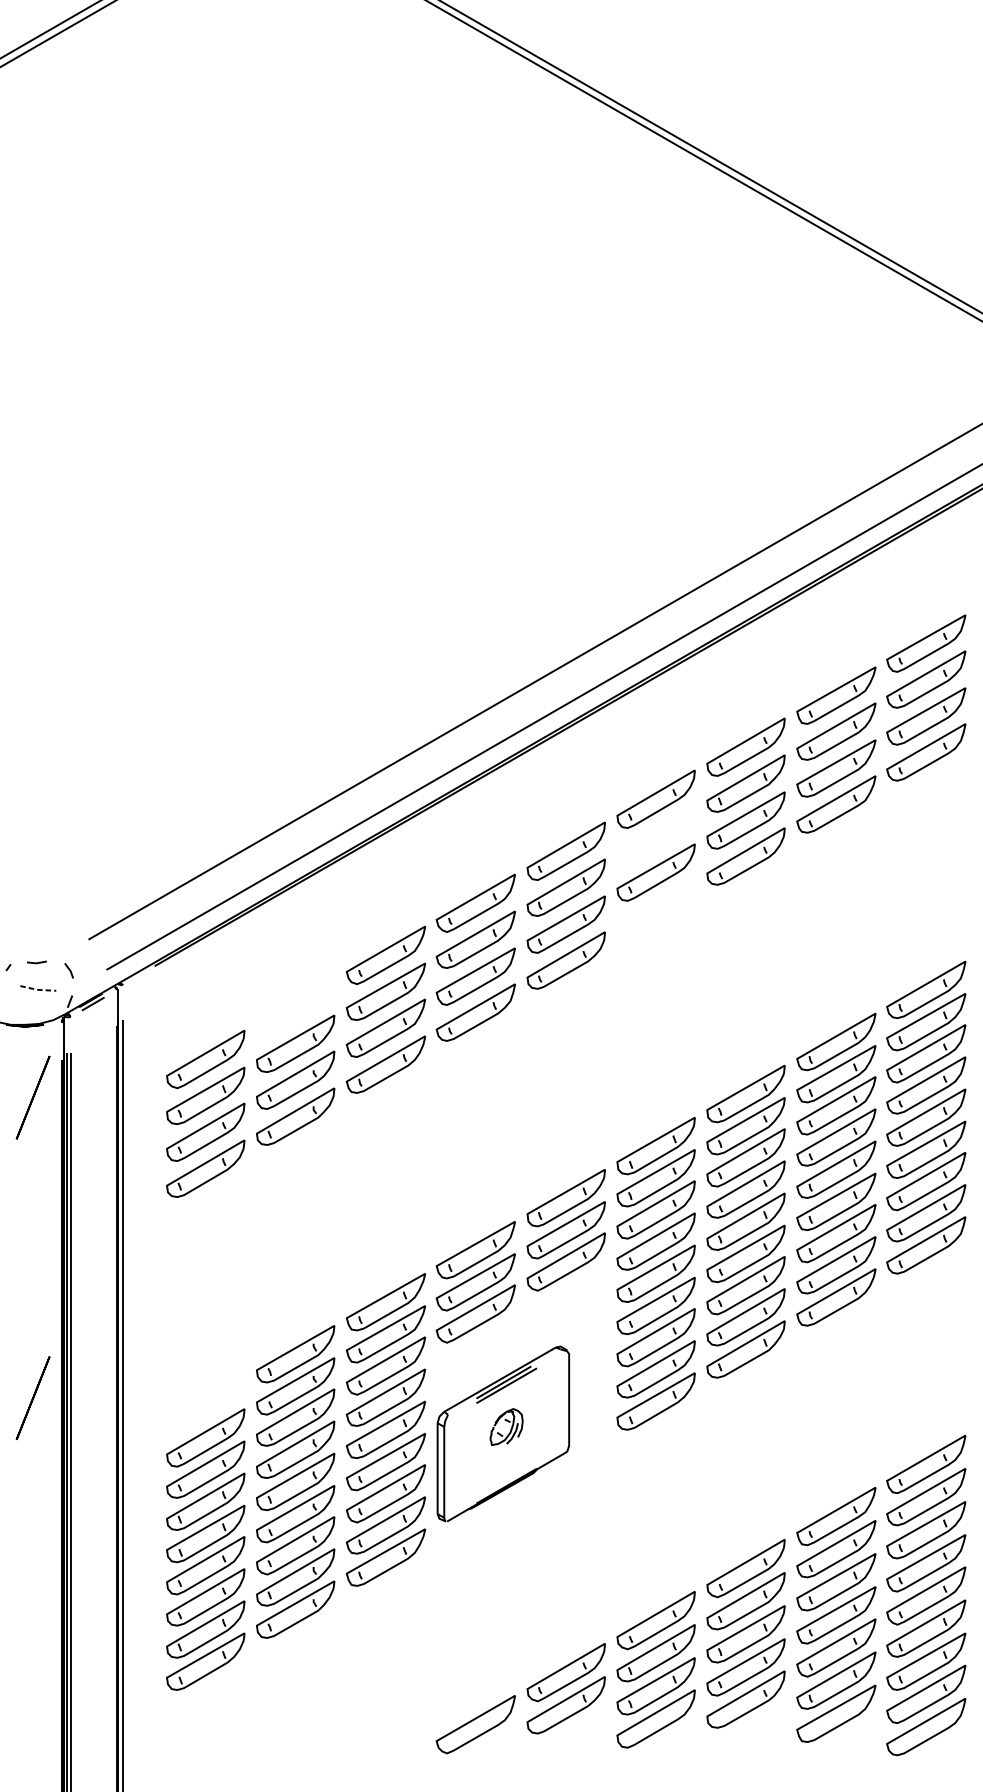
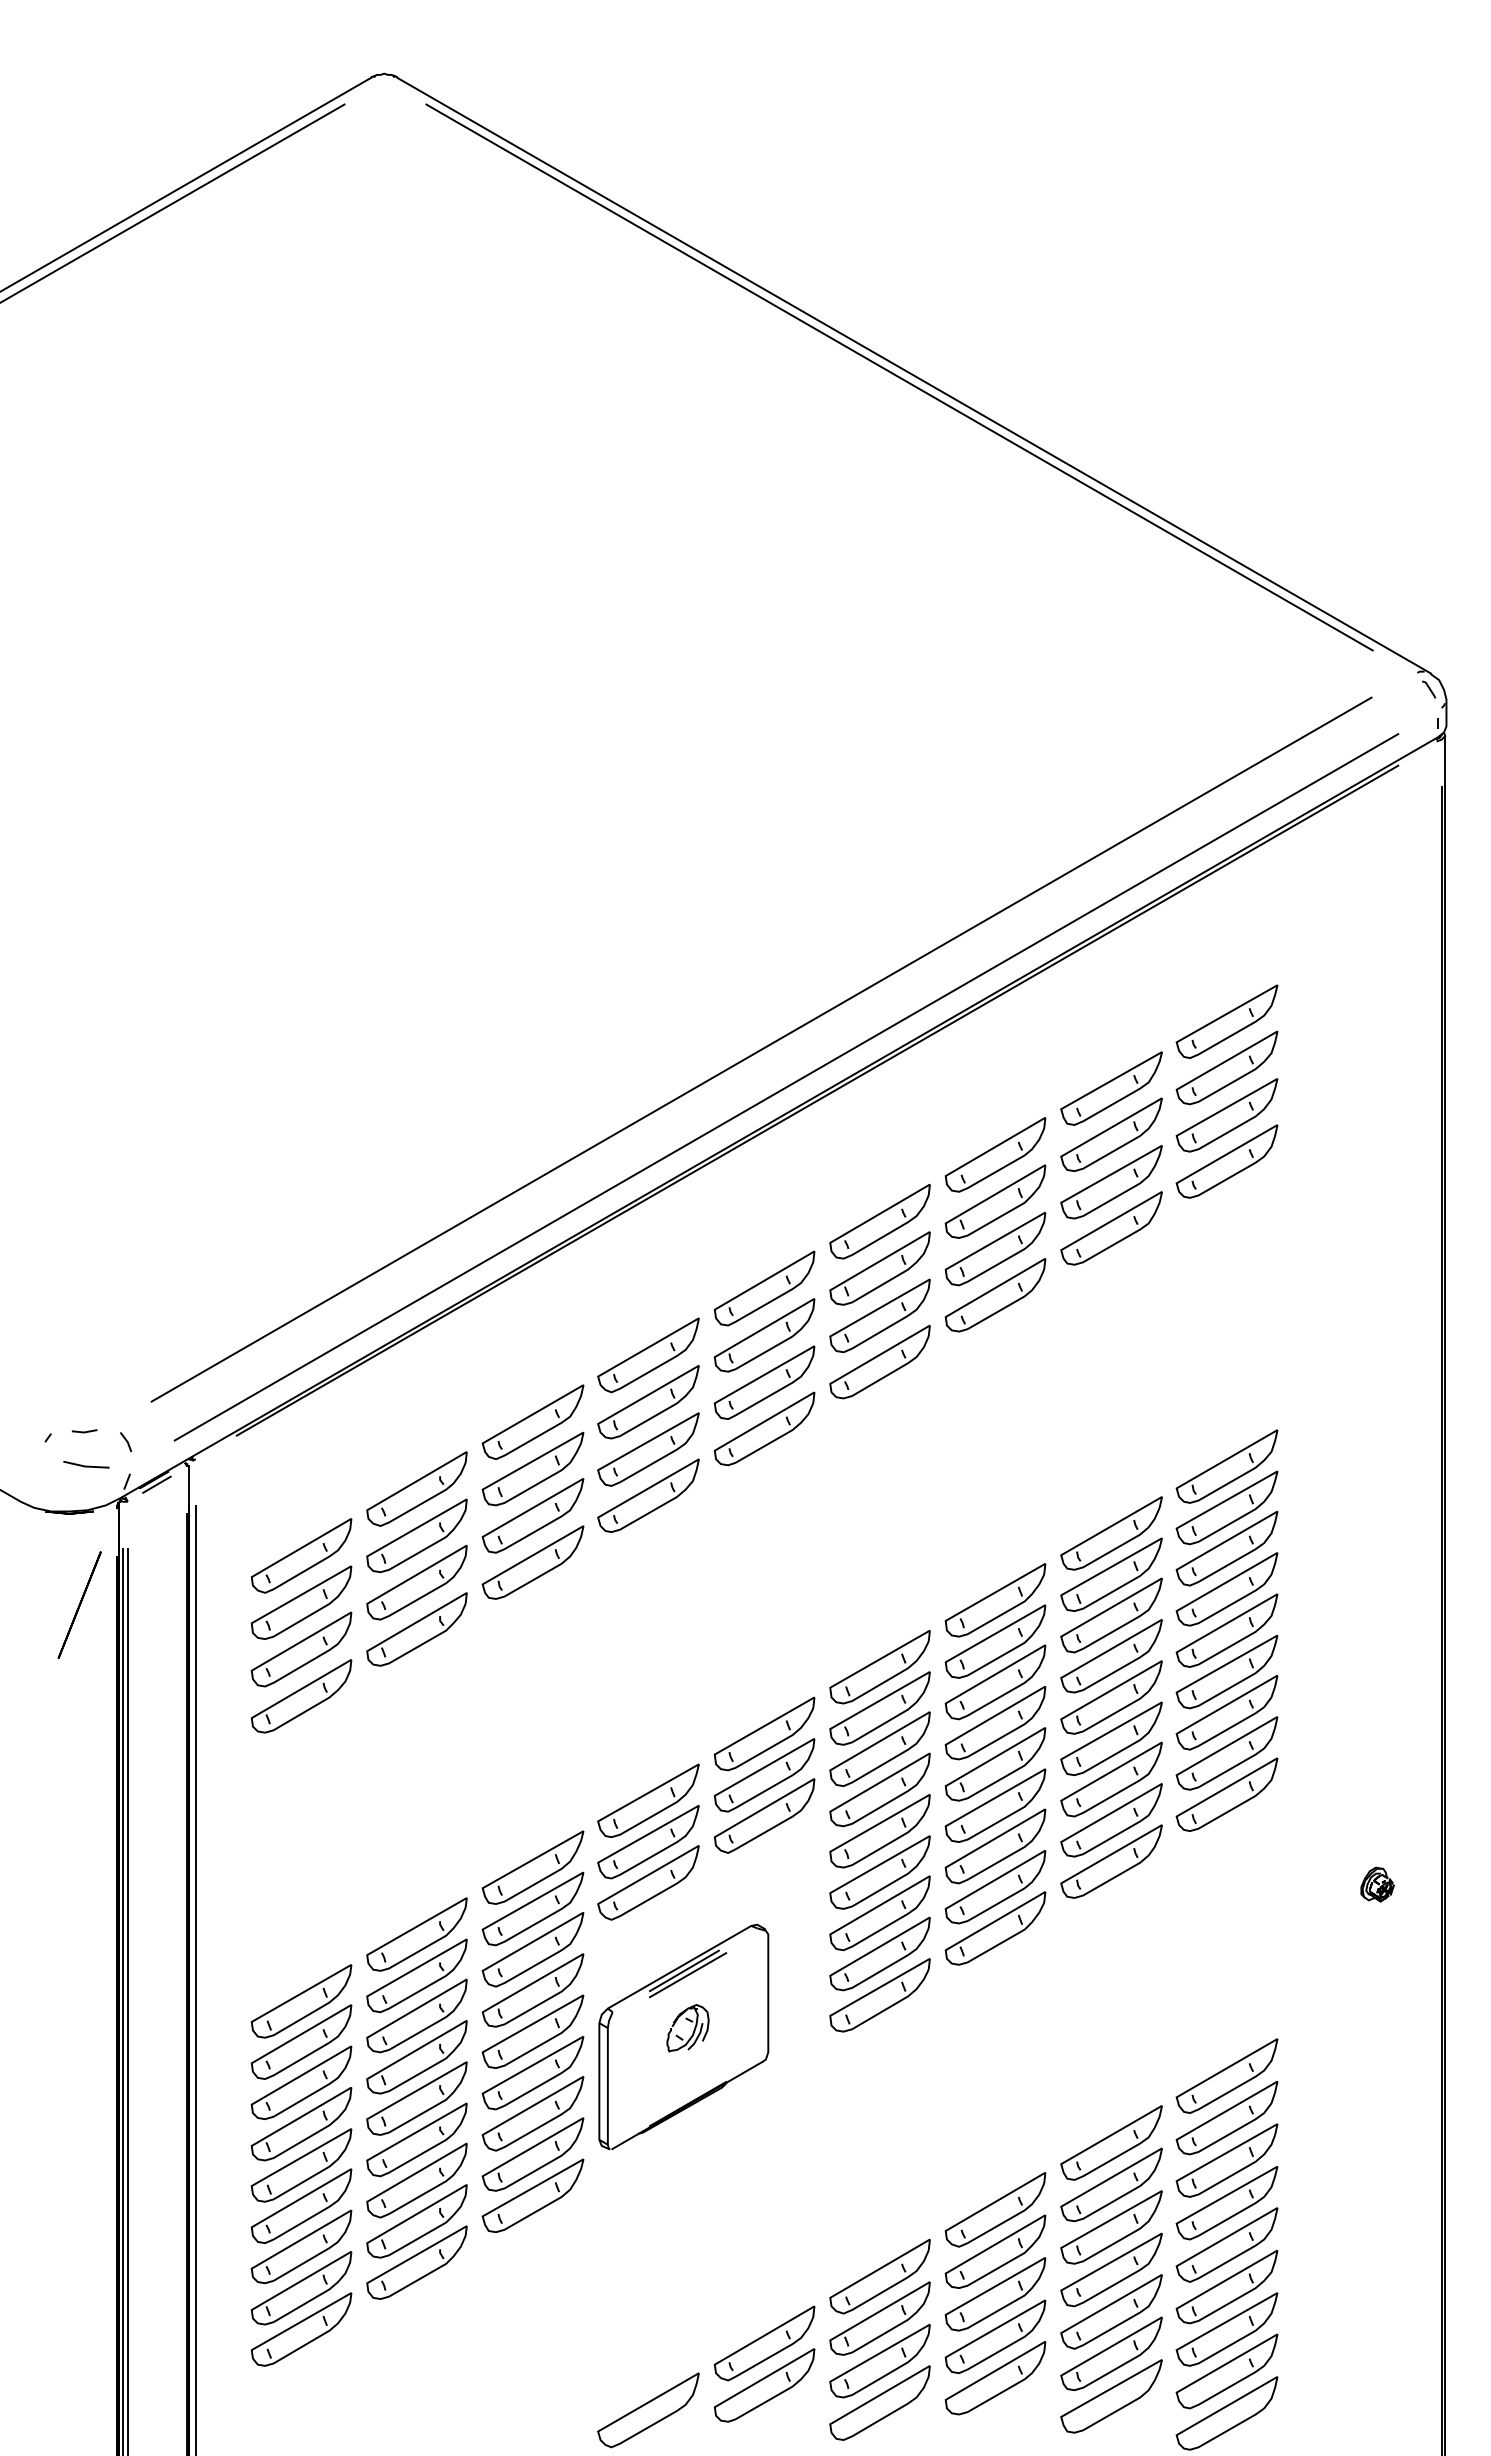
part: (655, 835) -> (879, 1268), added
part: (655, 908) -> (879, 1361), added
line: (38, 989) -> (86, 1466), dashed -> solid
part: (295, 1006) -> (416, 1488), added
line: (32, 1397) -> (79, 1990), removed
part: (205, 1406) -> (301, 2001), added

